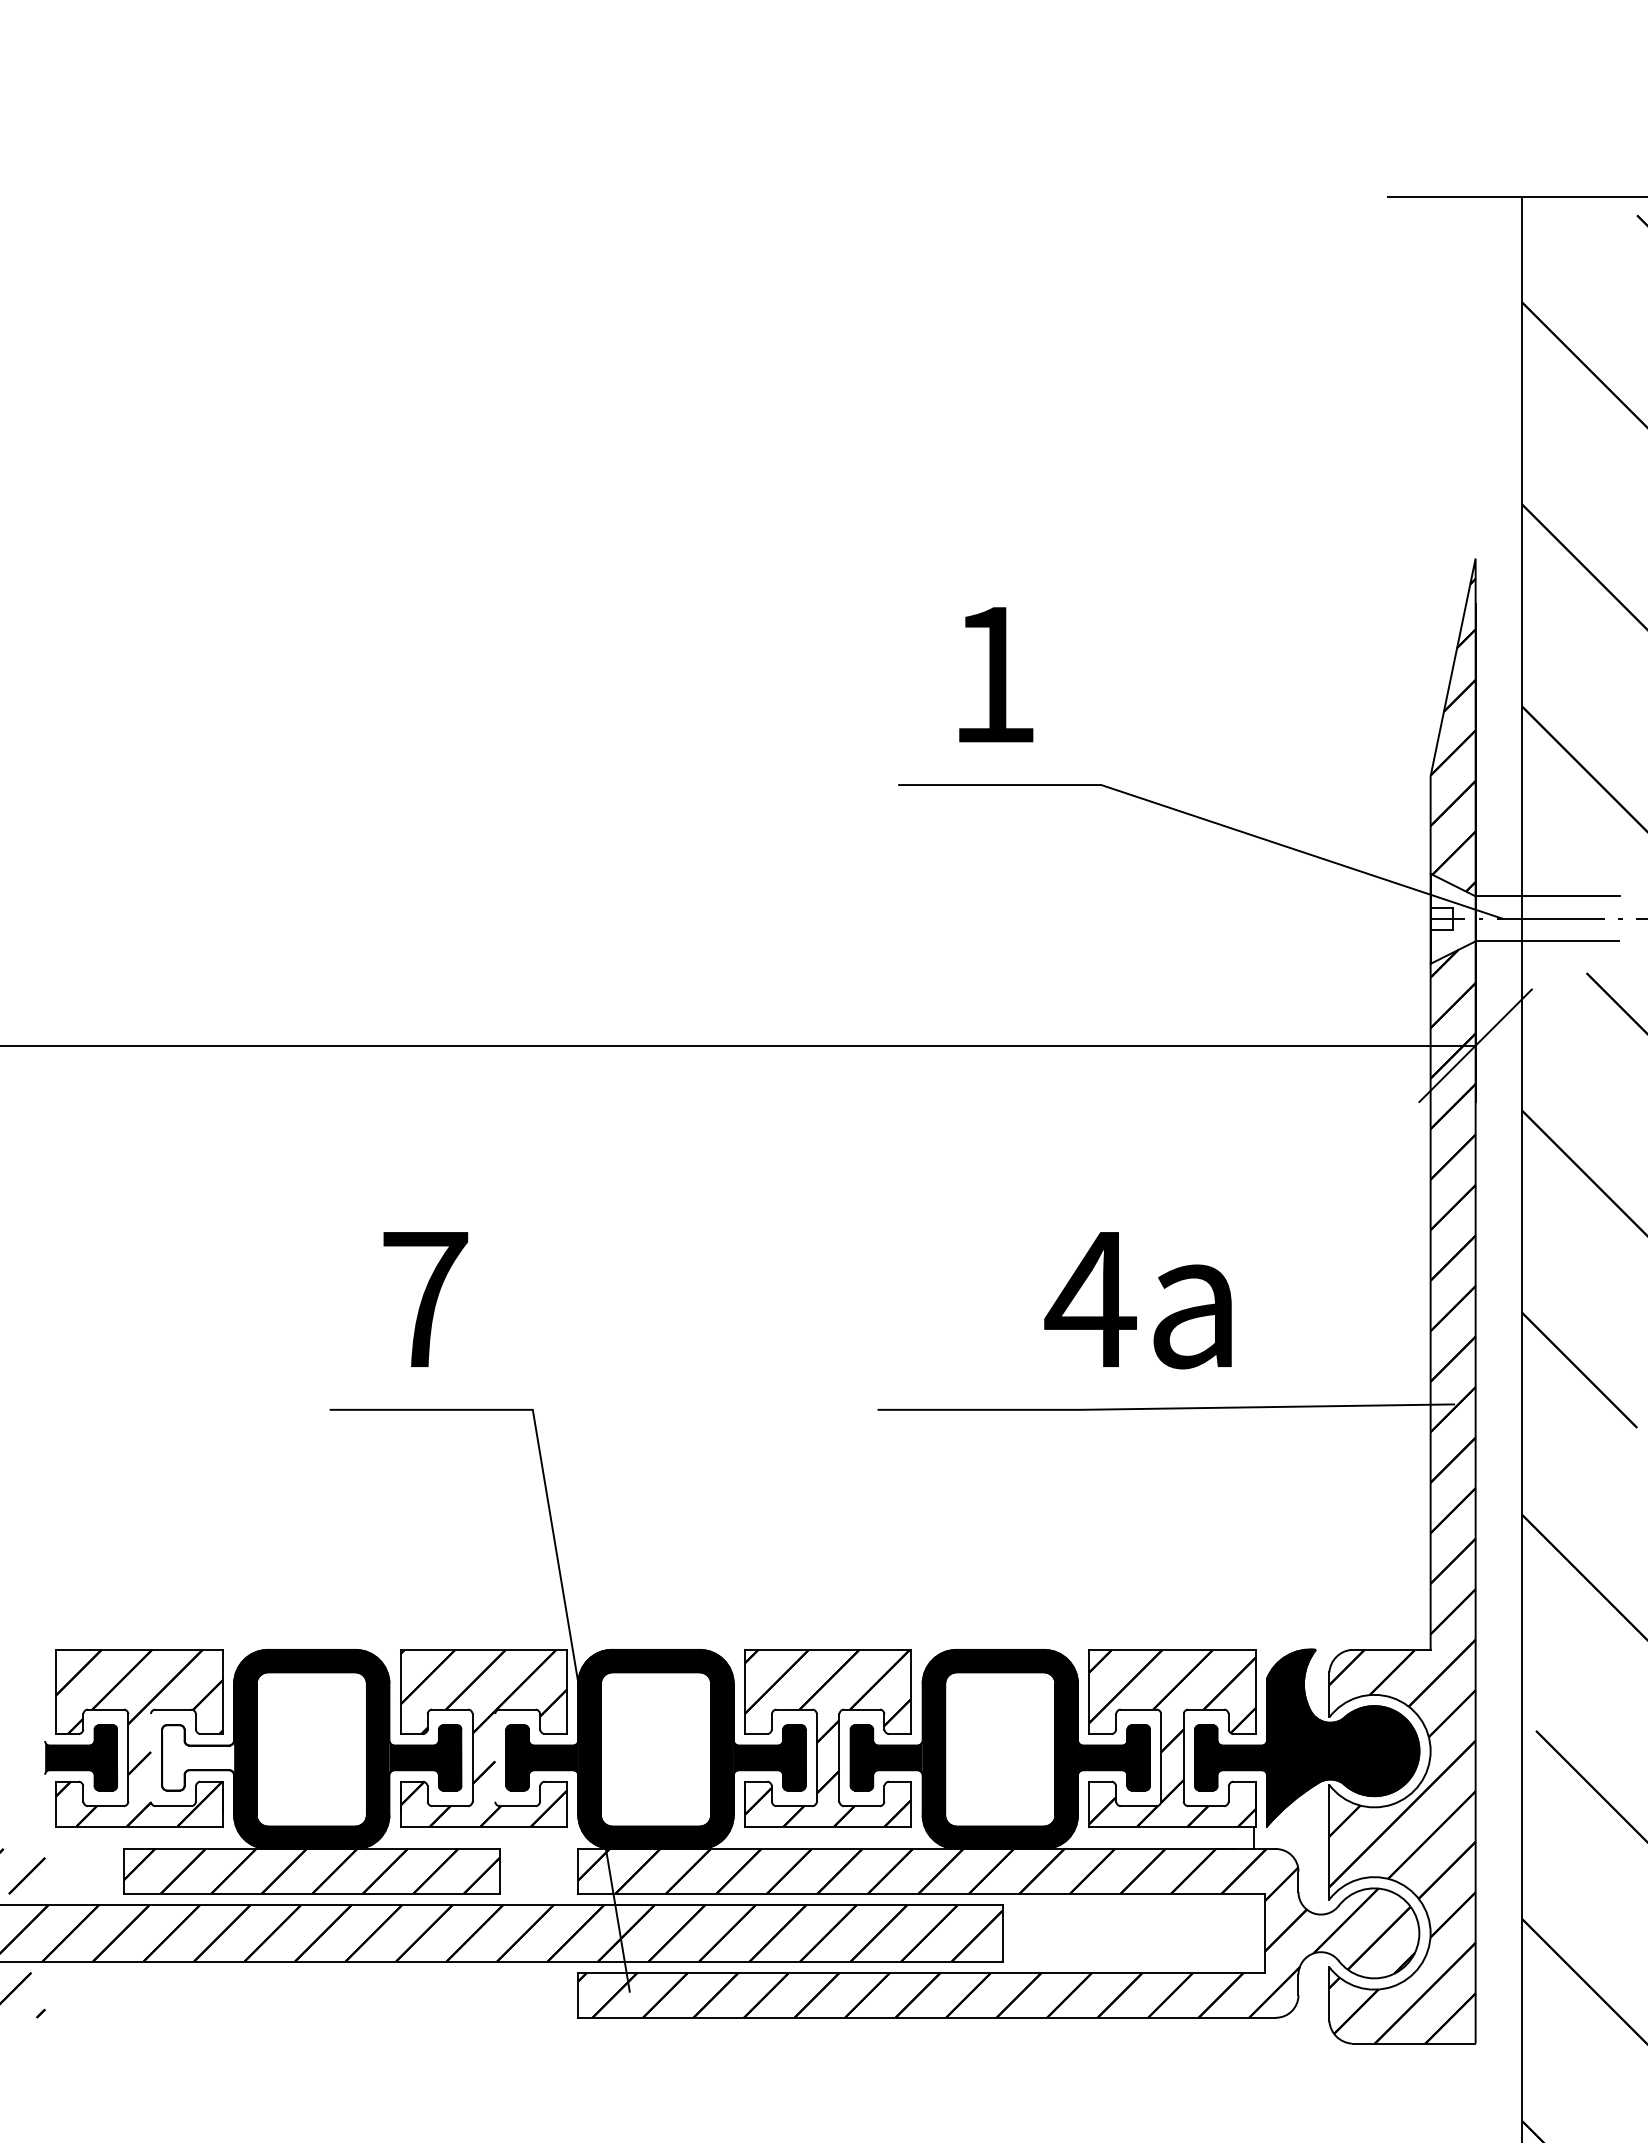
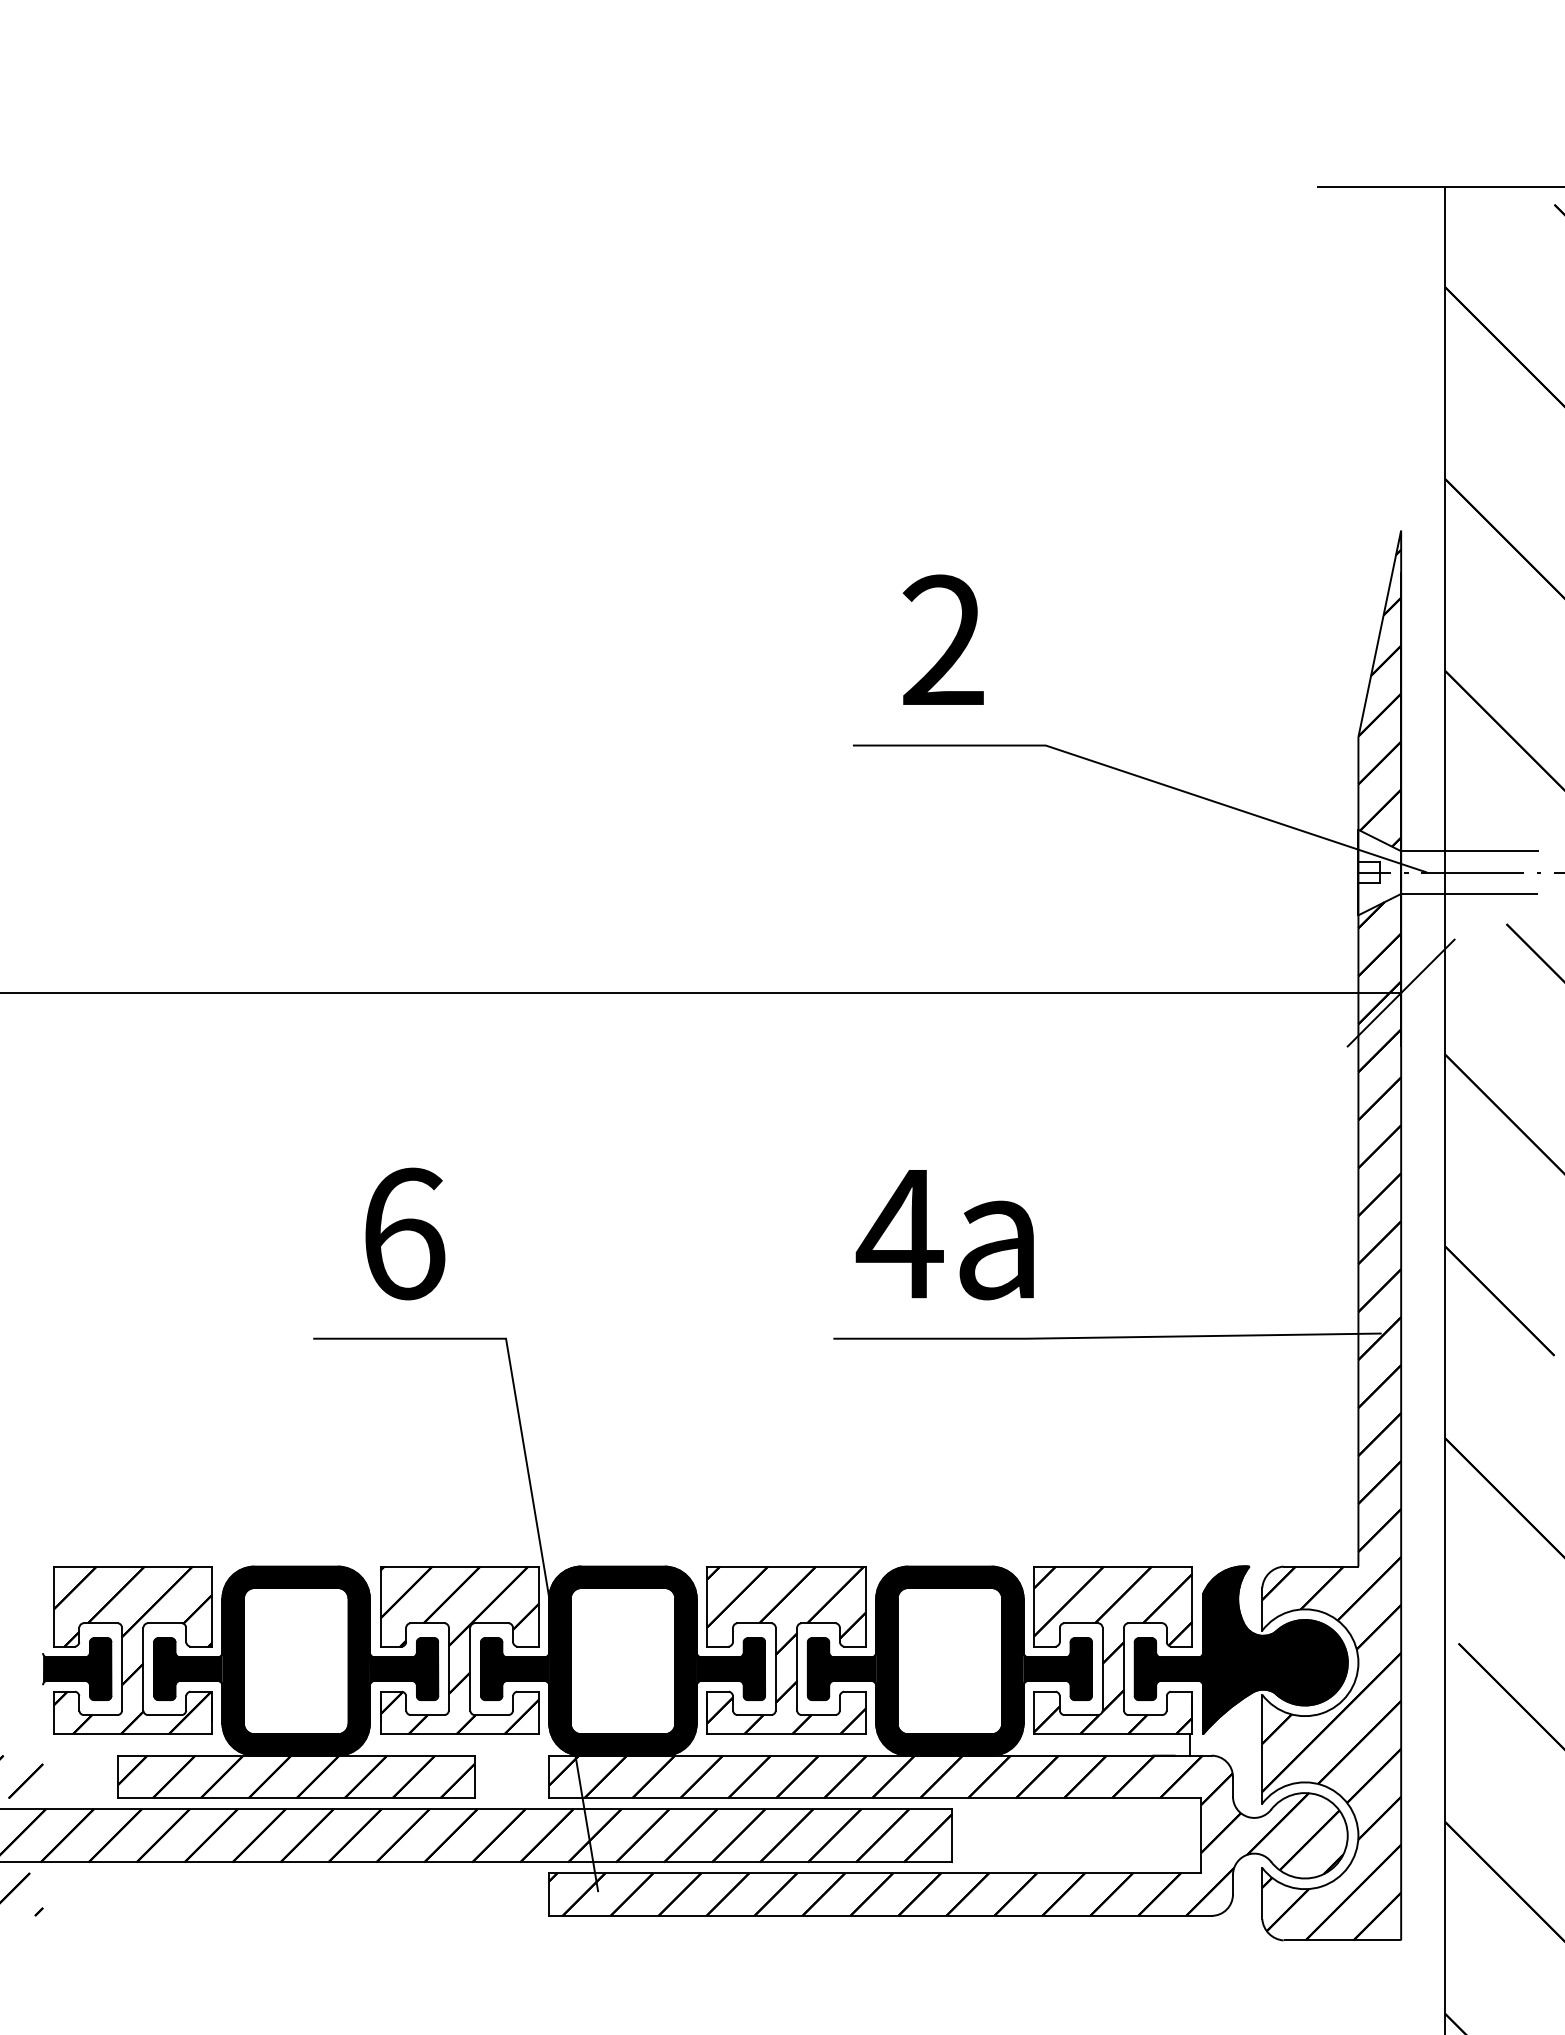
text: (992, 673) -> (942, 639), 1 -> 2
text: (425, 1299) -> (404, 1233), 7 -> 6
text: (1137, 1300) -> (944, 1234), moved
line: (150, 1757) -> (143, 1668), added
fill: (198, 1757) -> (188, 1668), added
line: (495, 1757) -> (470, 1668), added

